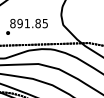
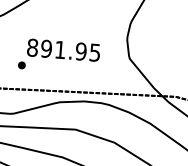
text: (37, 23) -> (80, 51), 891.85 -> 891.95

